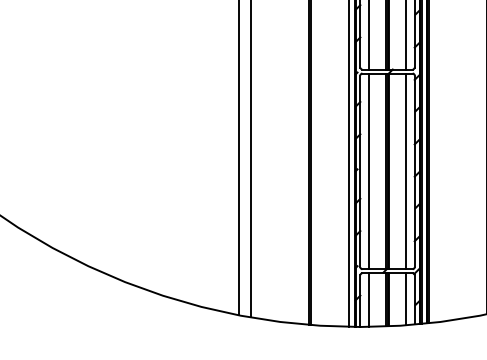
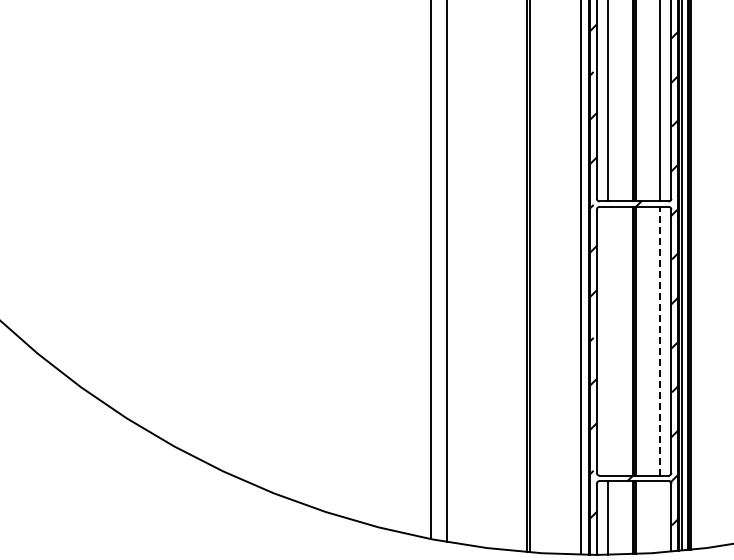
line: (368, 170) -> (608, 340), removed
line: (406, 170) -> (660, 340), solid -> dashed
line: (406, 299) -> (660, 516), removed

